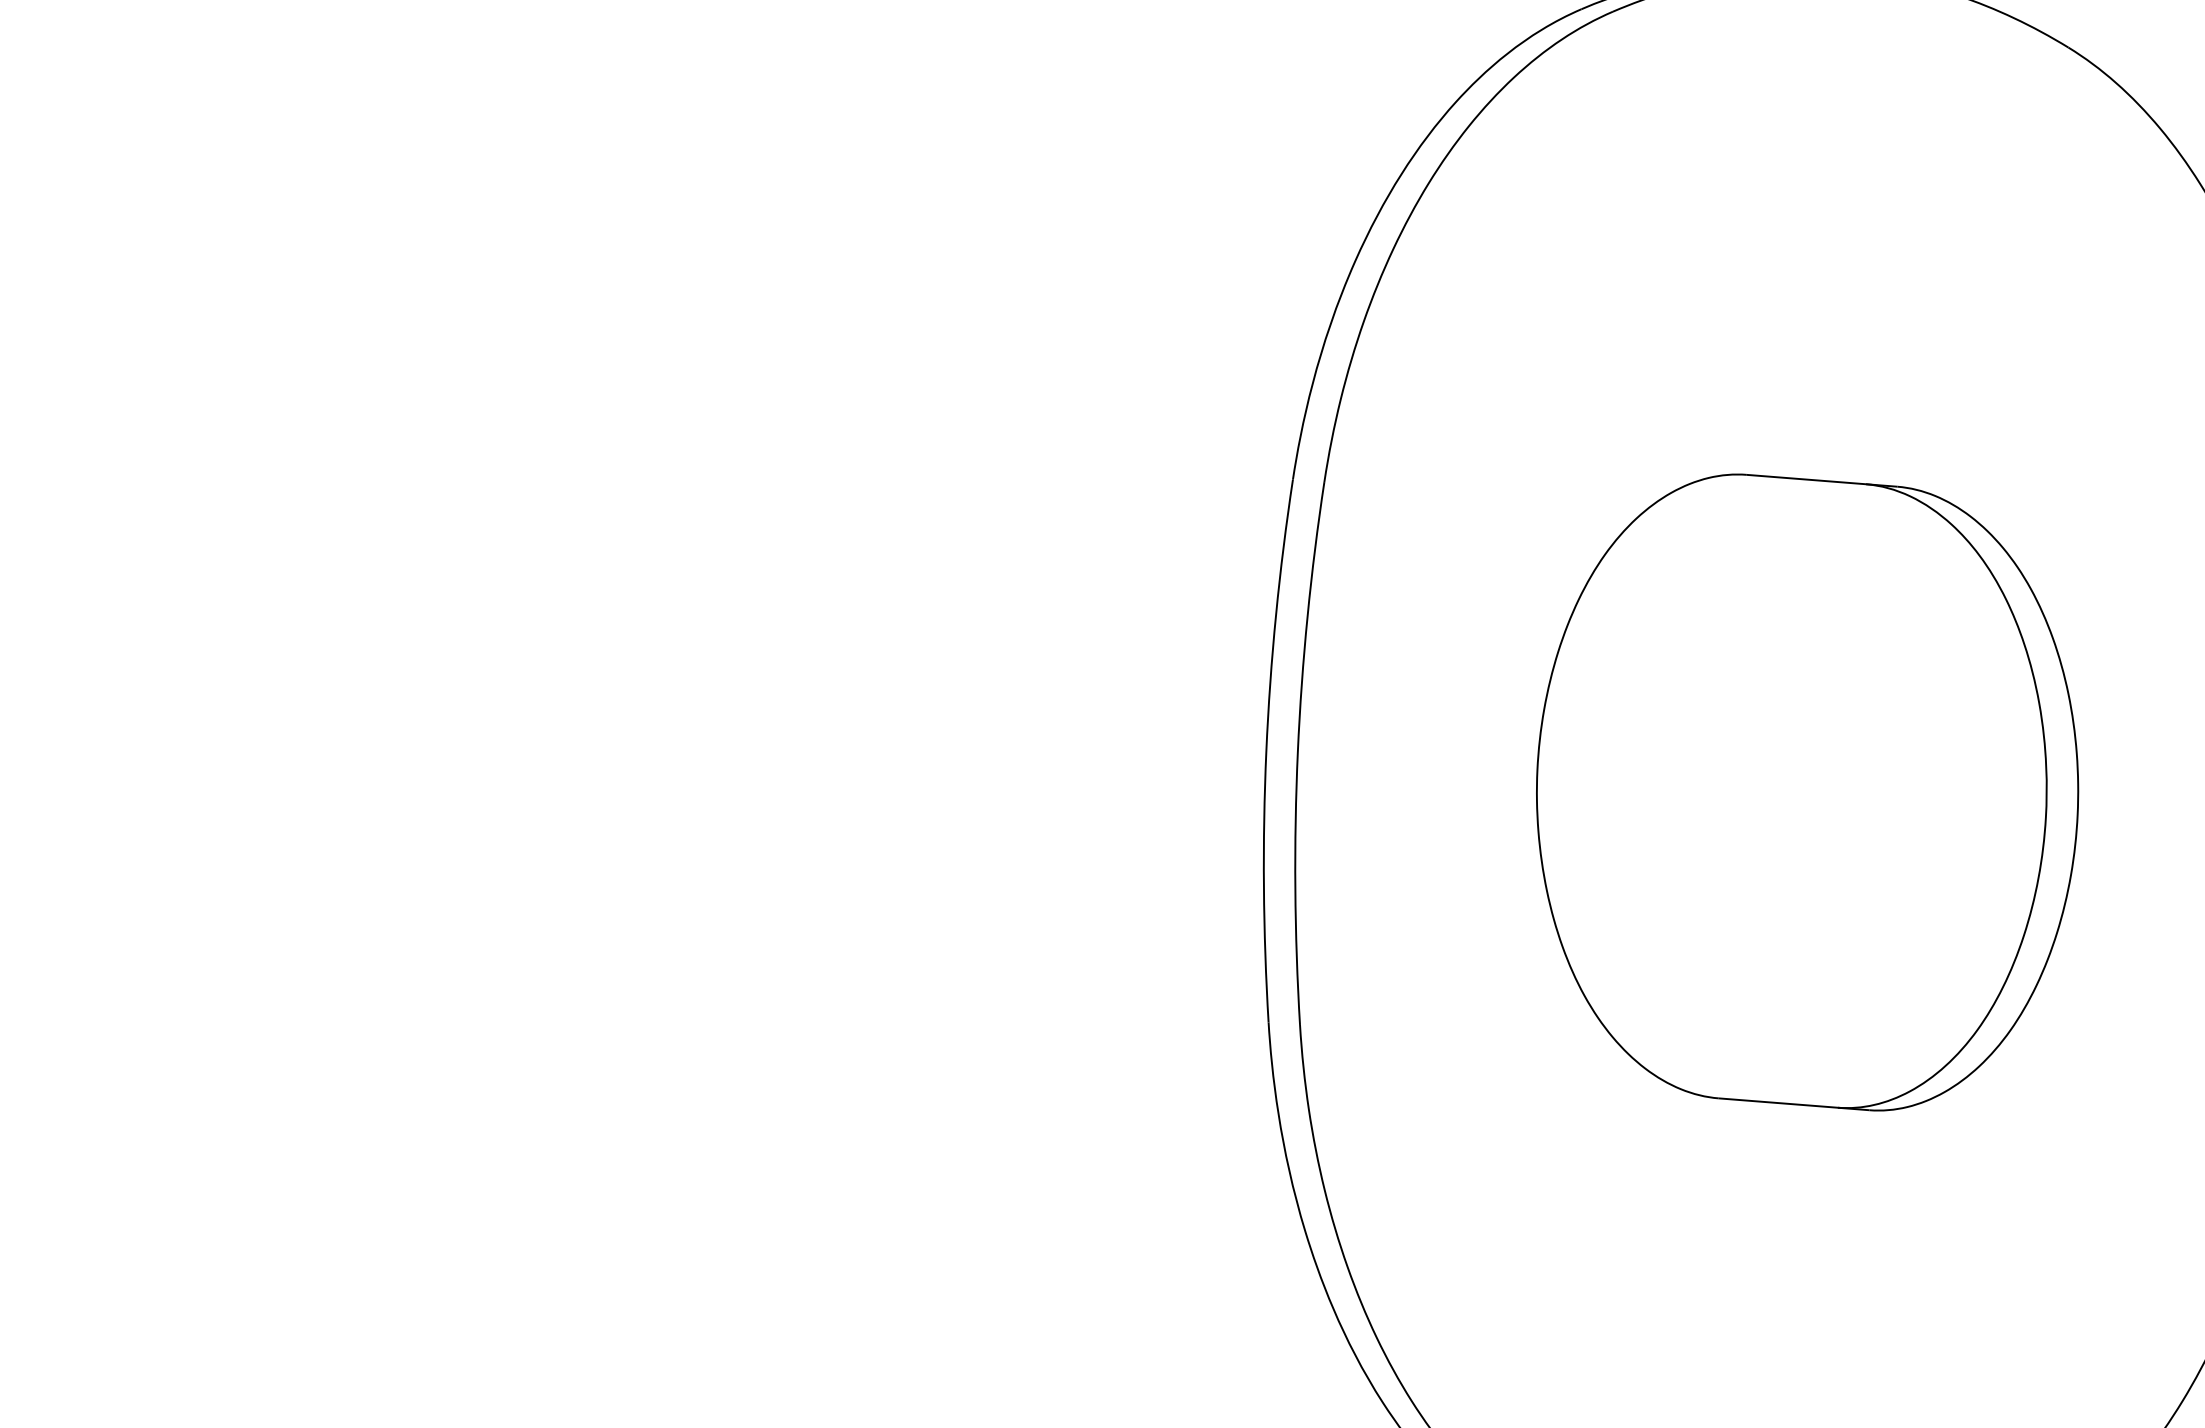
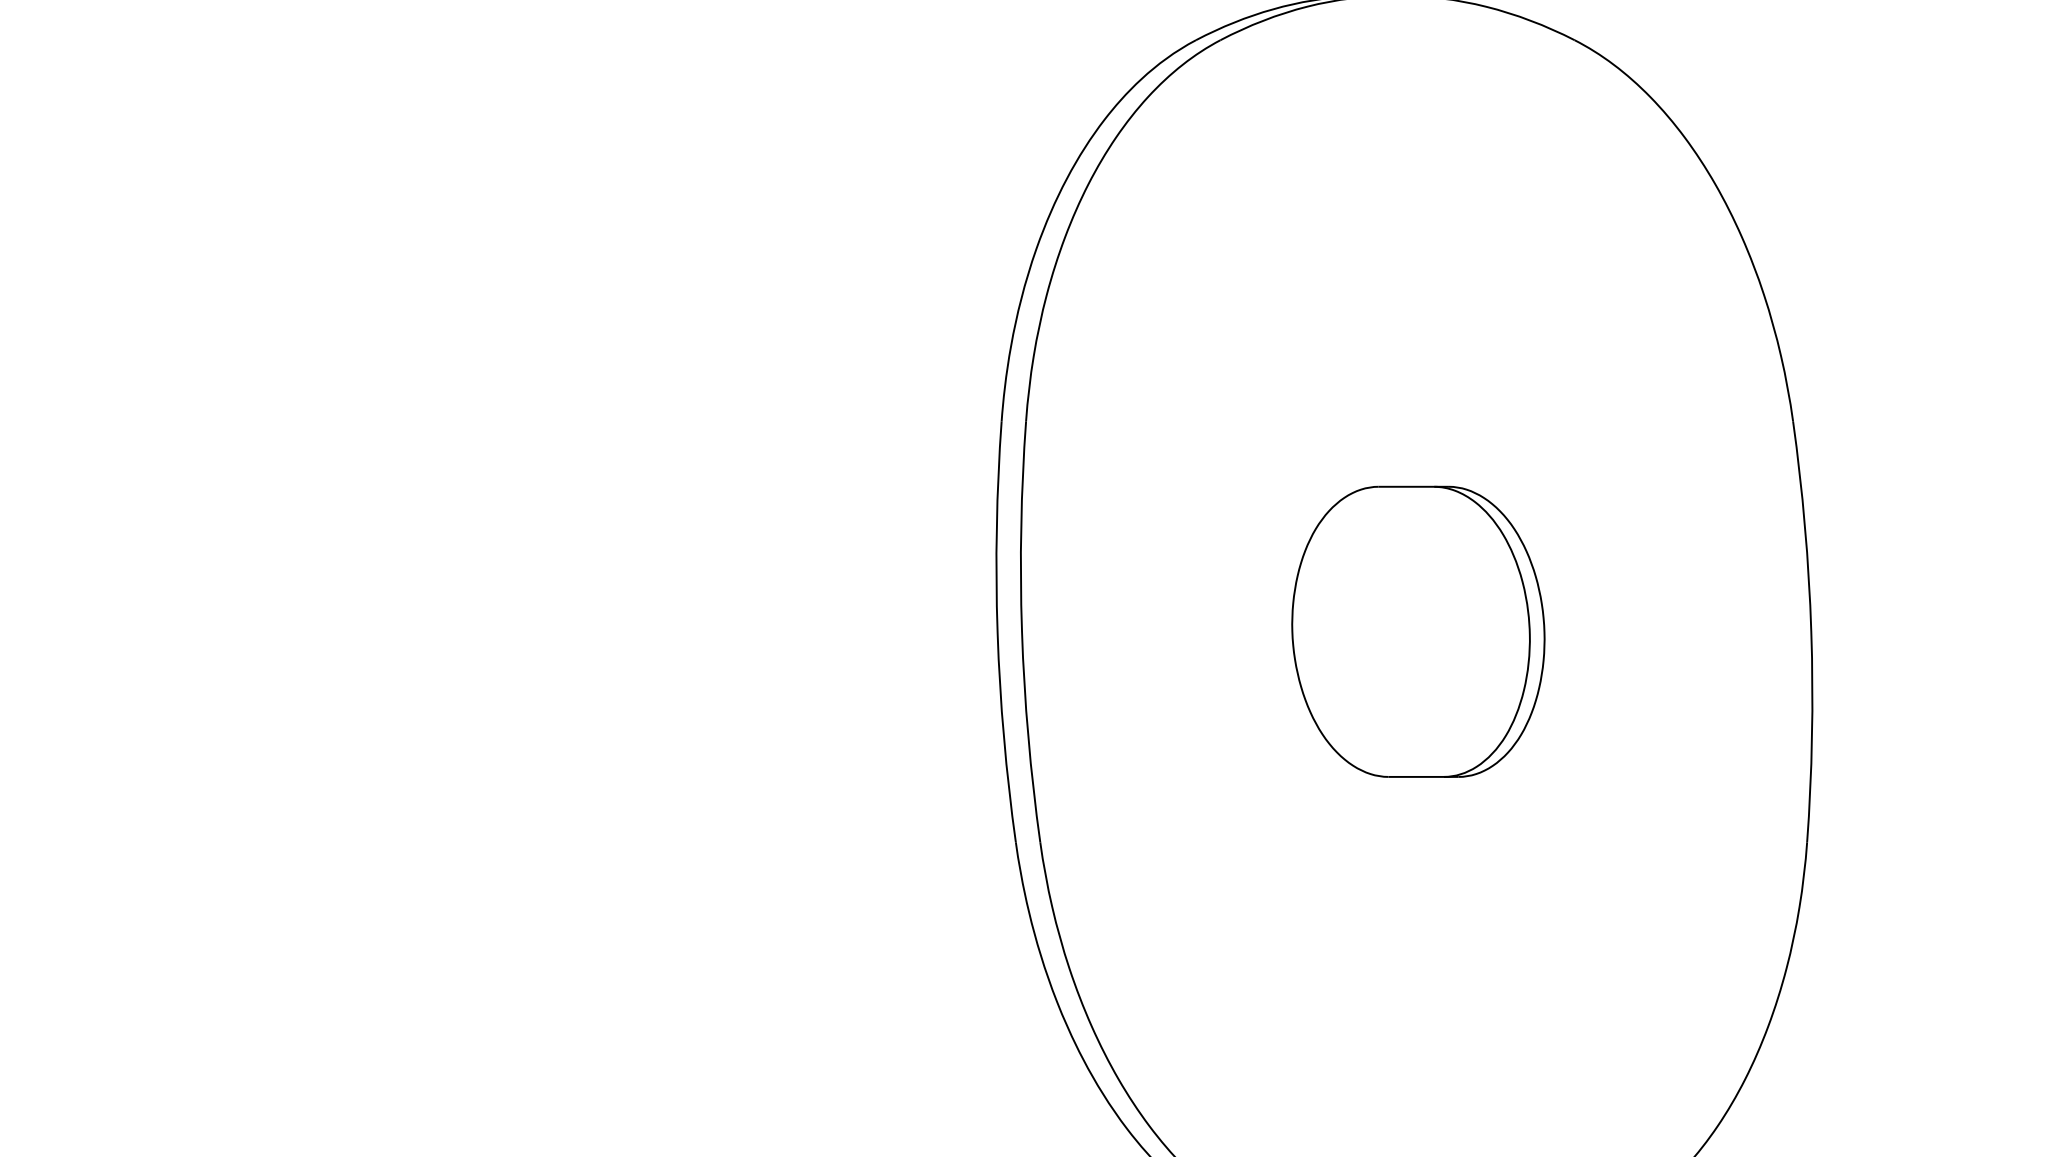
part: (1807, 792) -> (1418, 631), size x0.6

